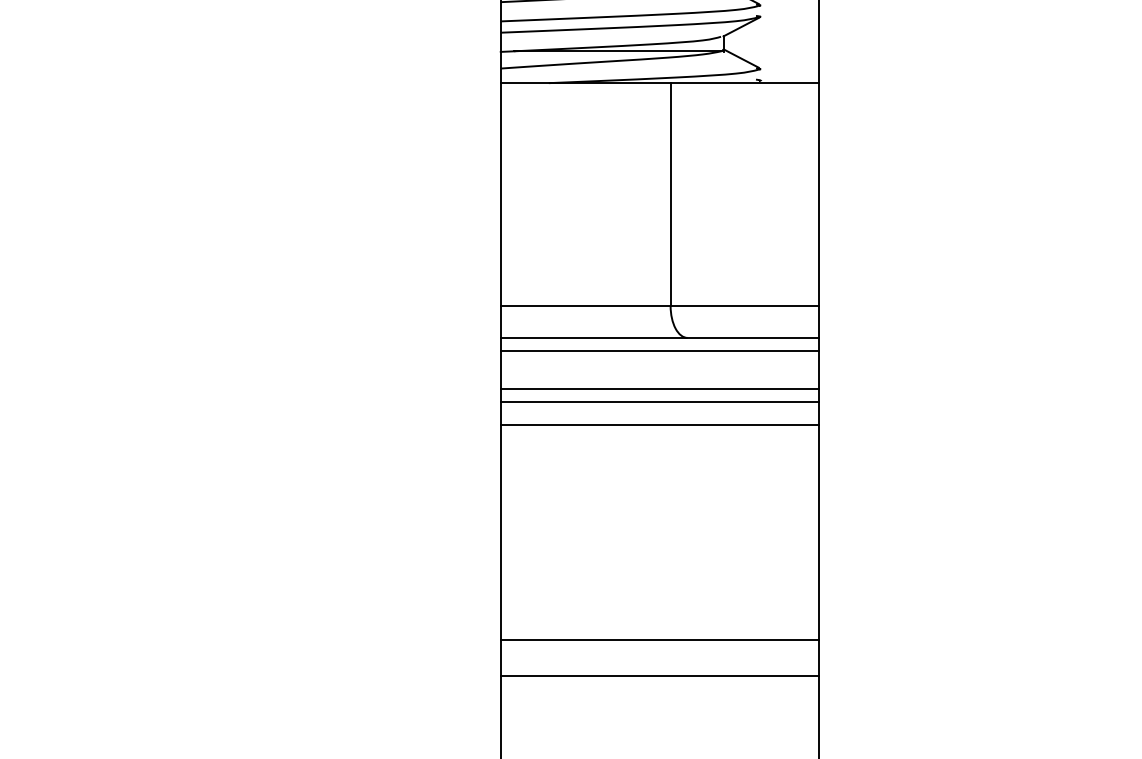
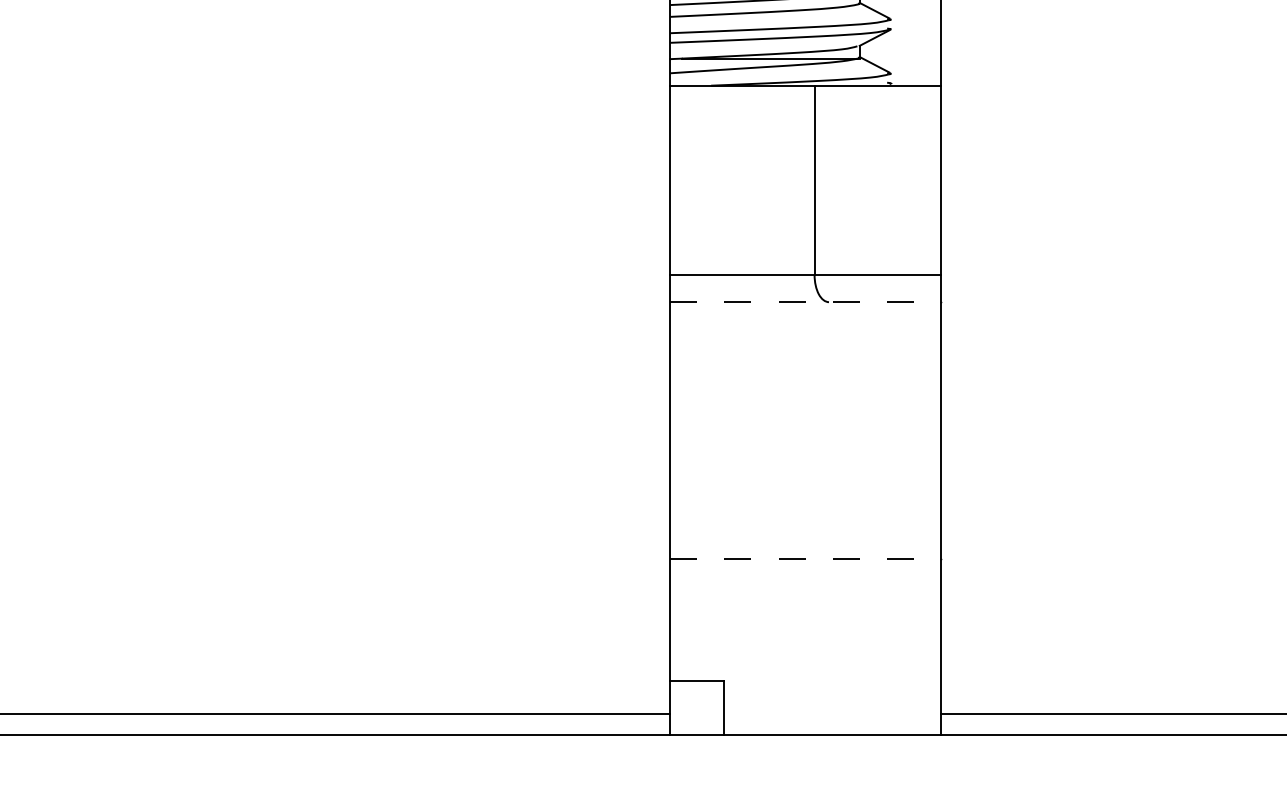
line: (661, 338) -> (806, 302), solid -> dashed
line: (659, 351) -> (805, 313), removed
line: (659, 388) -> (805, 345), removed
line: (659, 401) -> (805, 356), removed
line: (659, 424) -> (805, 375), removed
line: (661, 640) -> (806, 559), solid -> dashed
line: (659, 676) -> (805, 589), removed

